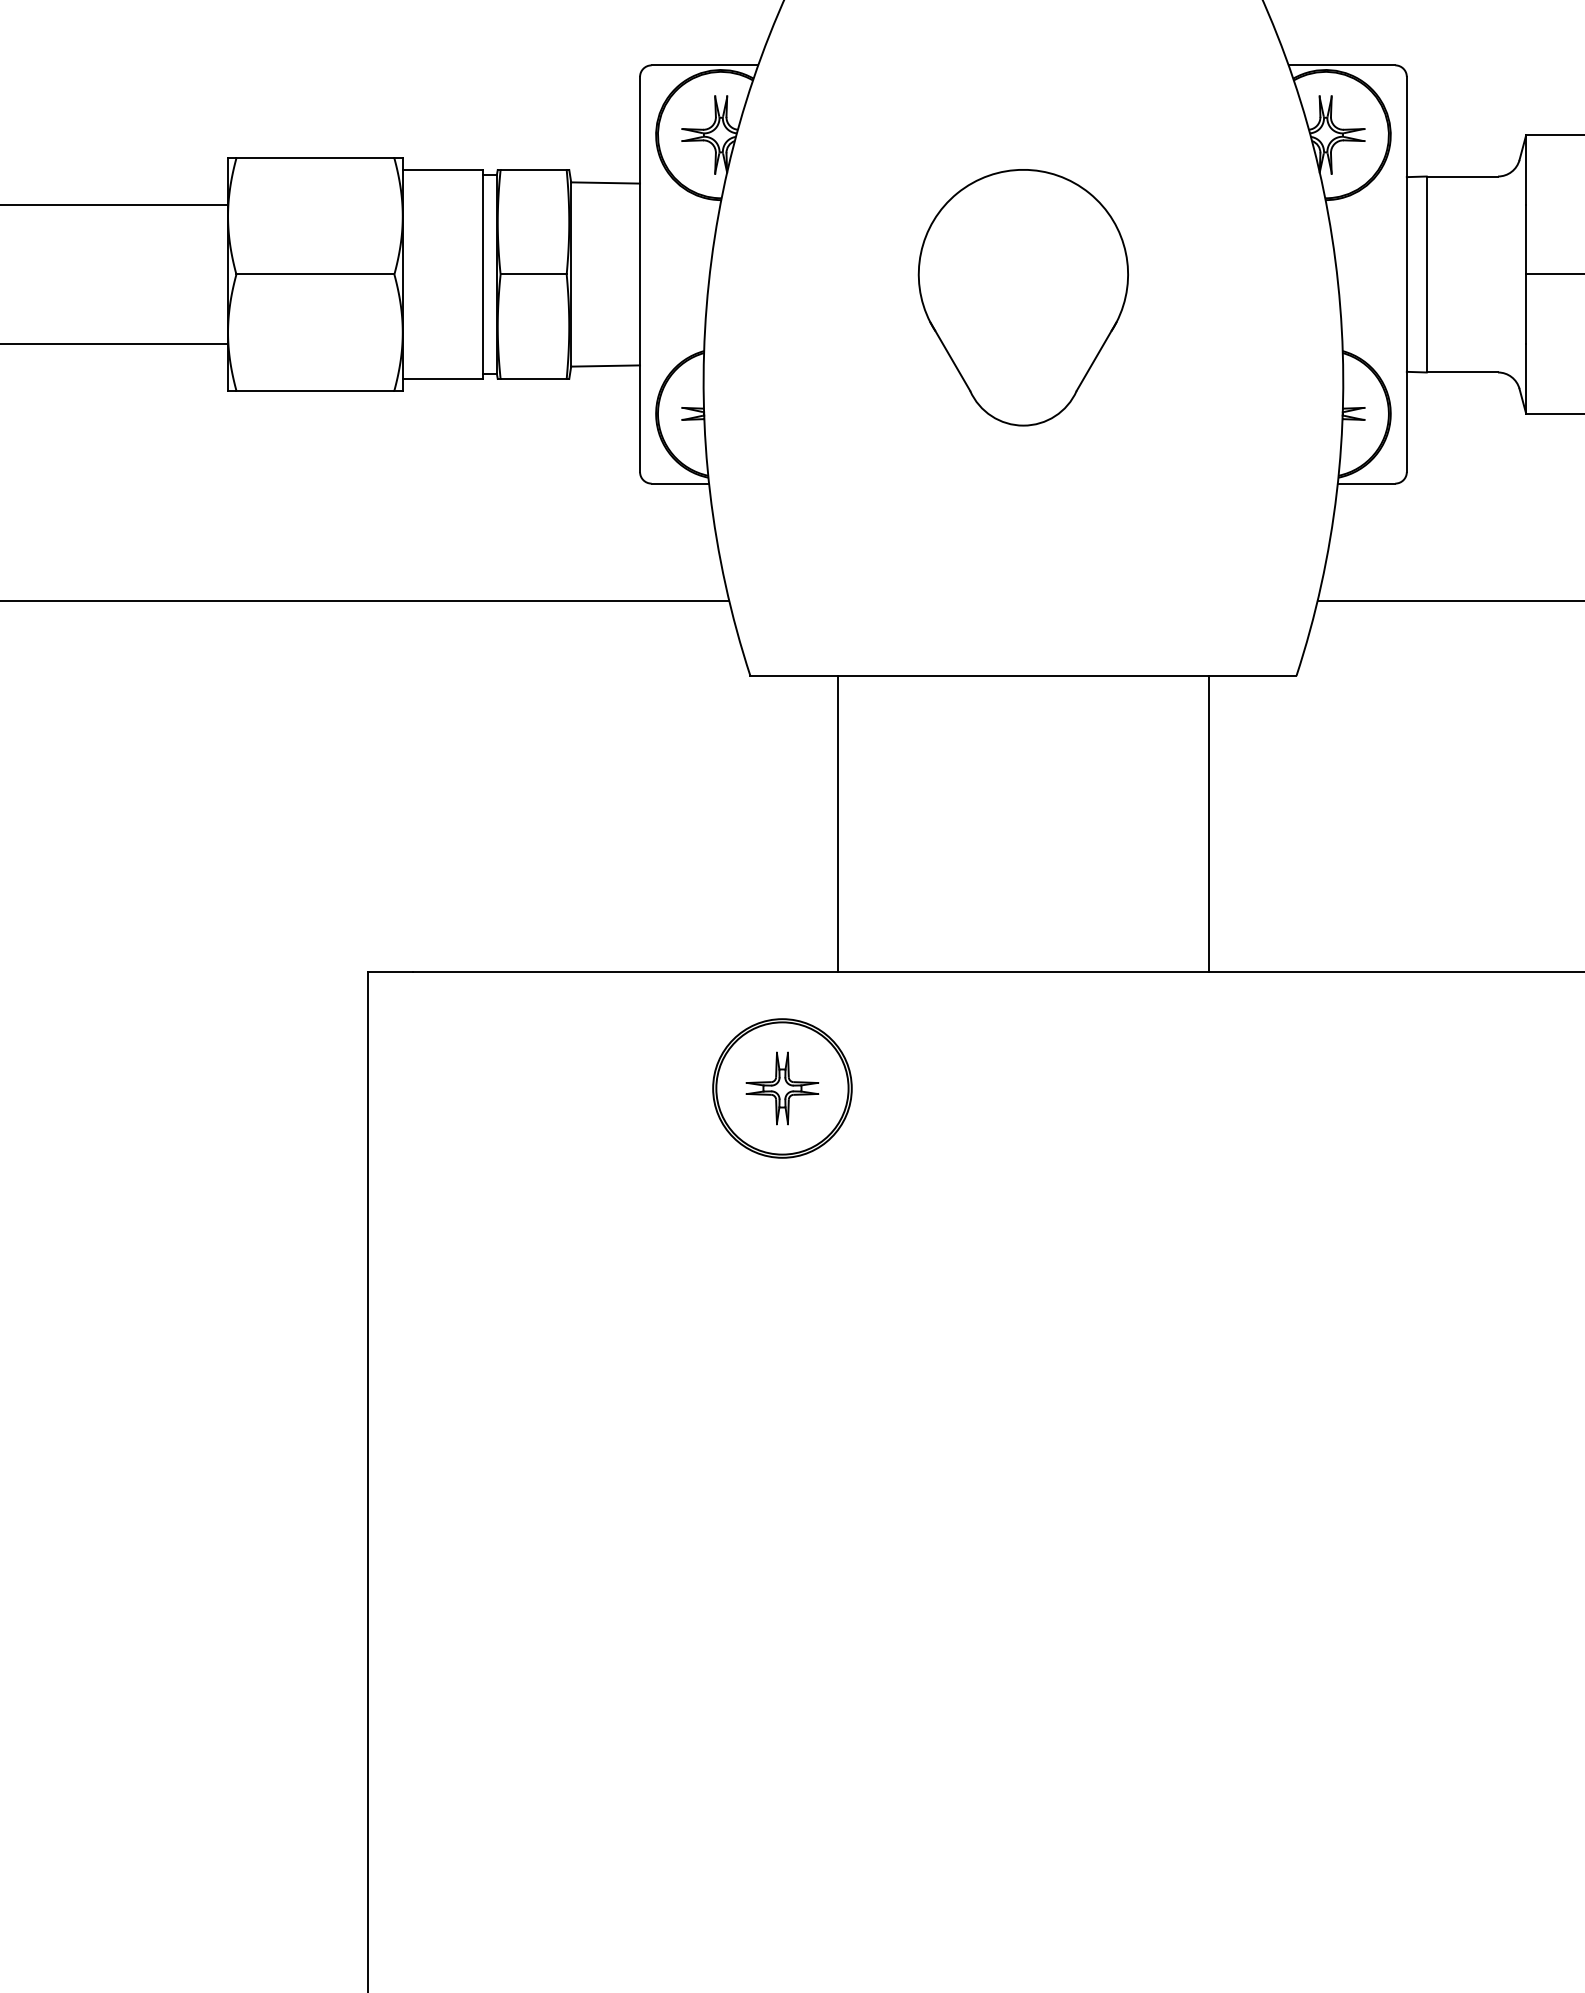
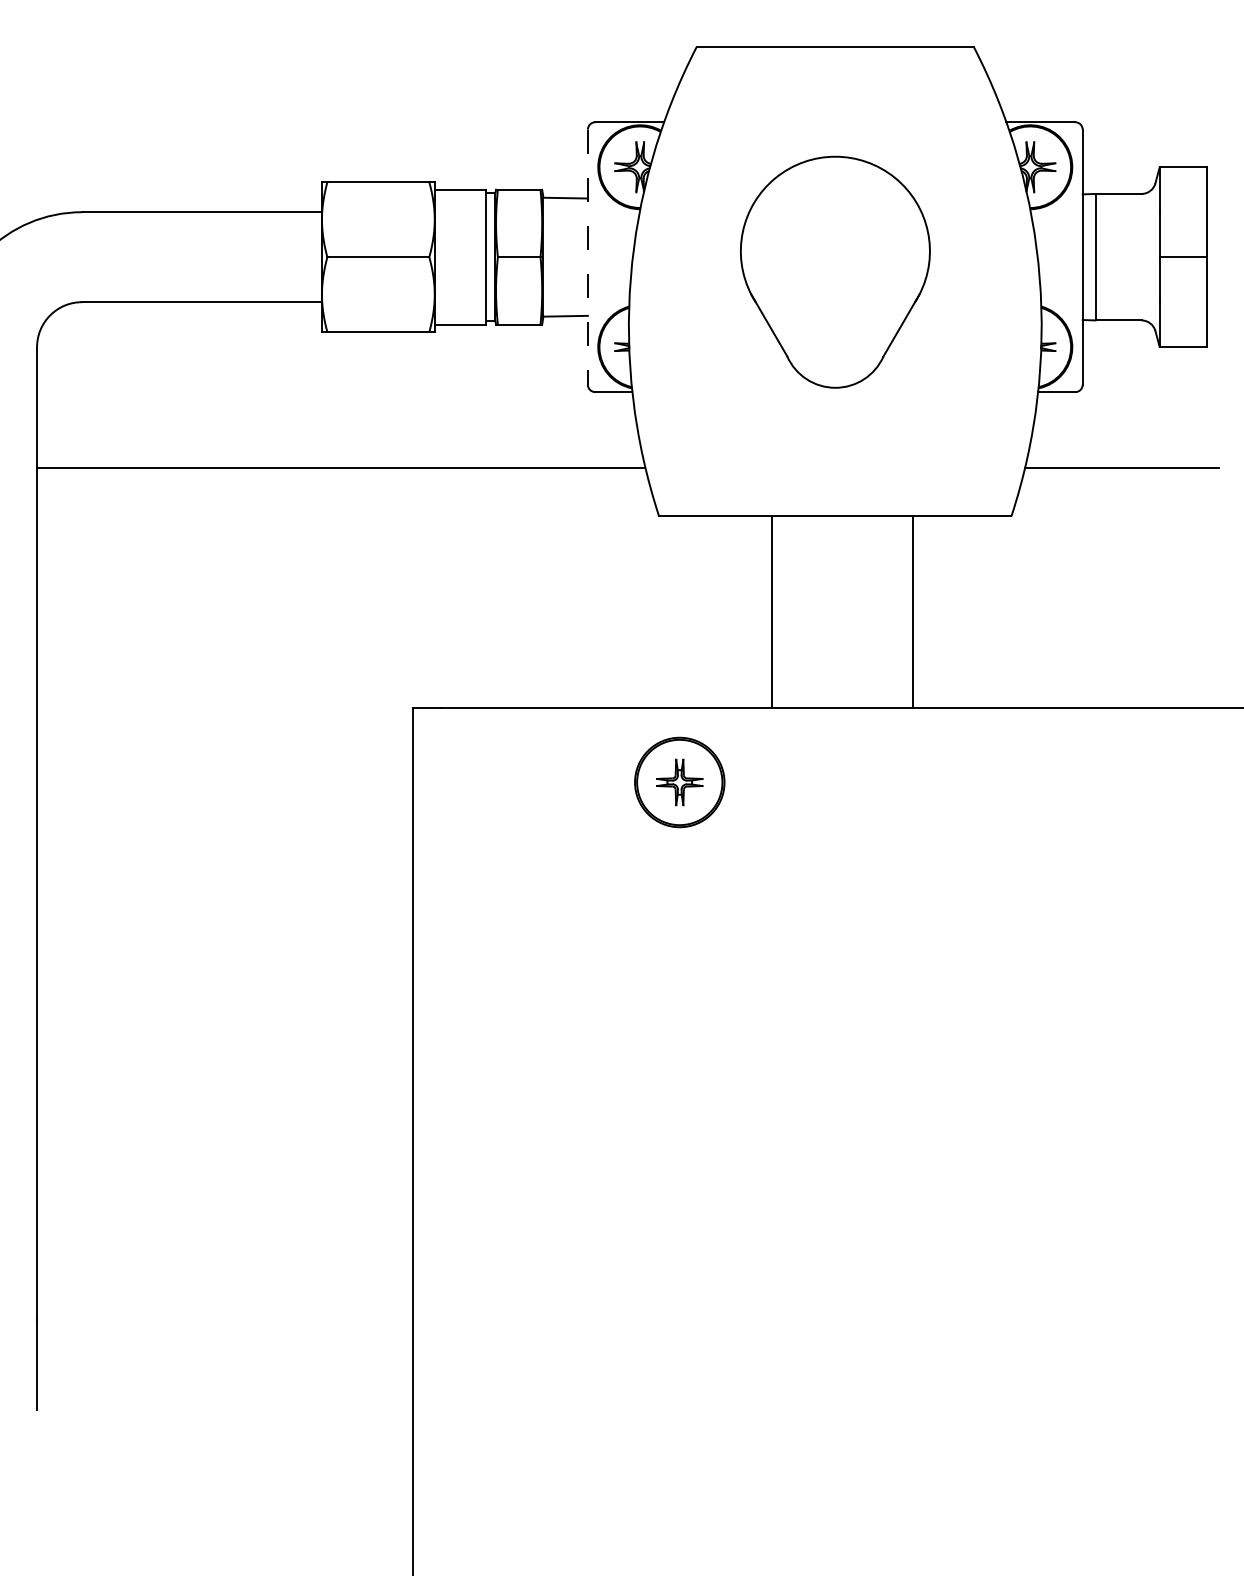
line: (639, 274) -> (587, 257), solid -> dashed
part: (1022, 296) -> (834, 271), size x1.4
line: (837, 823) -> (772, 611), moved
line: (1209, 823) -> (913, 611), moved

